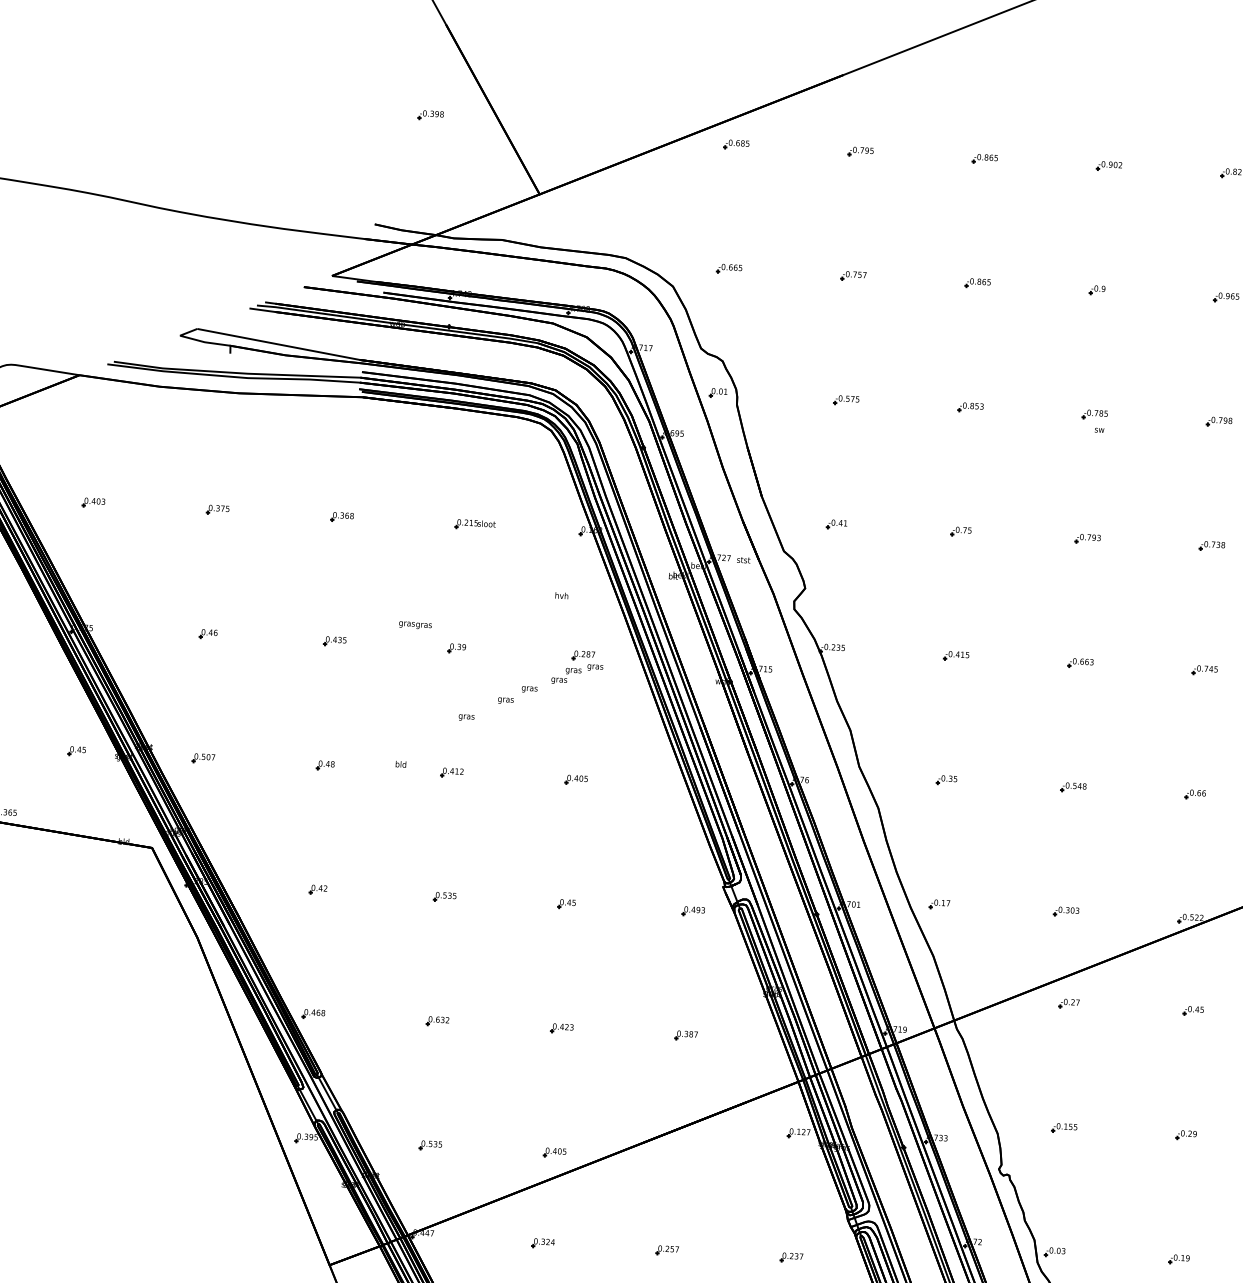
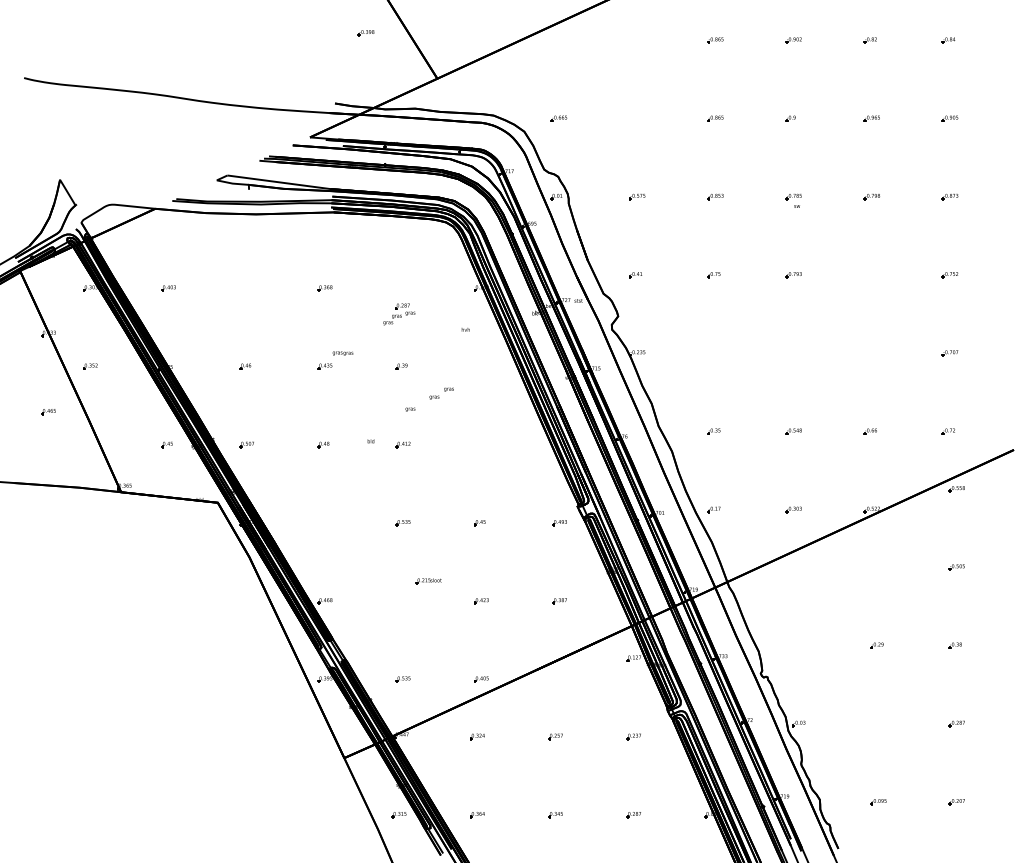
part: (735, 144) -> (558, 40), removed
part: (861, 152) -> (637, 40), removed
part: (853, 275) -> (637, 118), removed
part: (217, 510) -> (246, 288), removed
part: (474, 525) -> (428, 581), moved
part: (1211, 546) -> (871, 275), removed
text: (414, 625) -> (342, 353), moved
part: (956, 656) -> (715, 353), removed
part: (1080, 663) -> (793, 353), removed
part: (577, 668) -> (399, 314), moved
part: (1204, 670) -> (871, 353), removed
part: (576, 779) -> (481, 444), removed
part: (318, 890) -> (323, 523), removed
part: (1068, 1003) -> (798, 567), removed
part: (1192, 1011) -> (876, 567), removed
part: (436, 1021) -> (402, 601), removed
part: (1064, 1128) -> (800, 645), removed
part: (1178, 1258) -> (876, 723), removed

